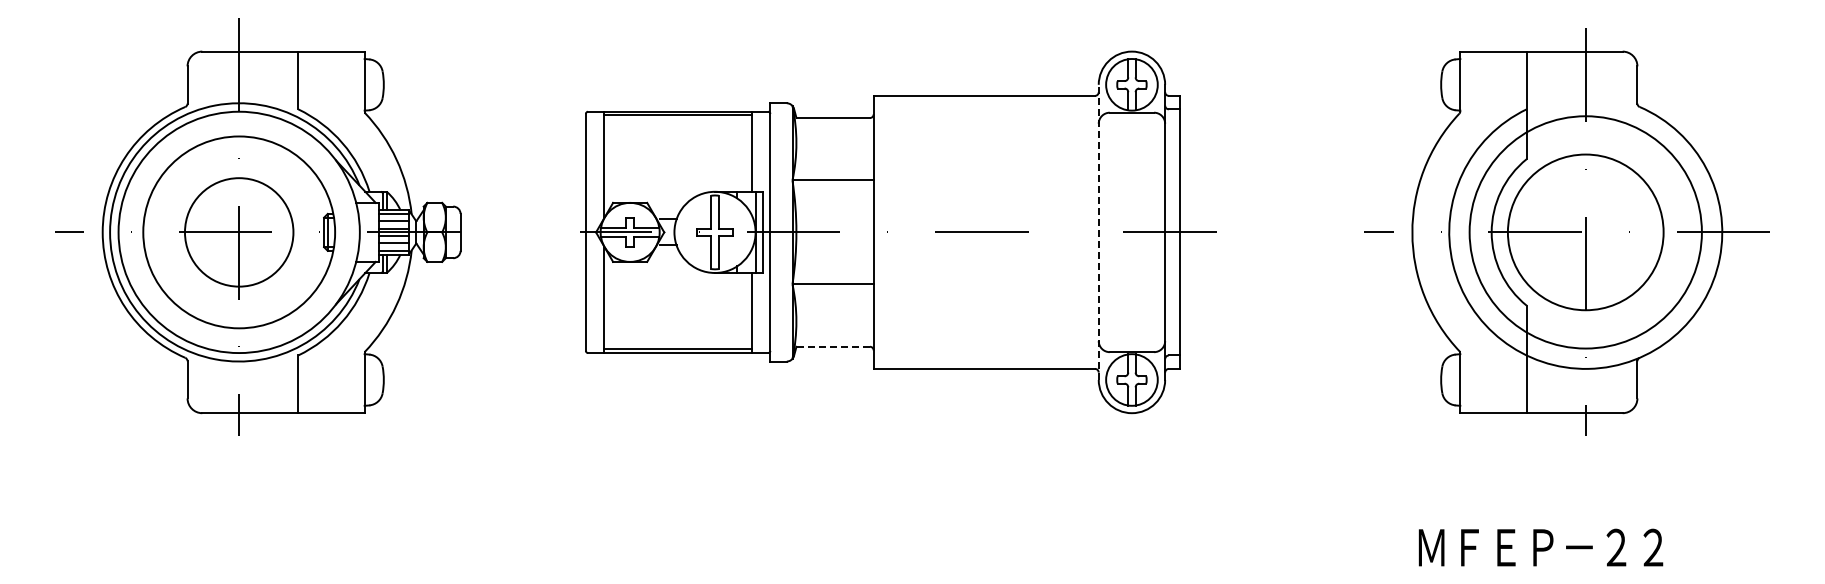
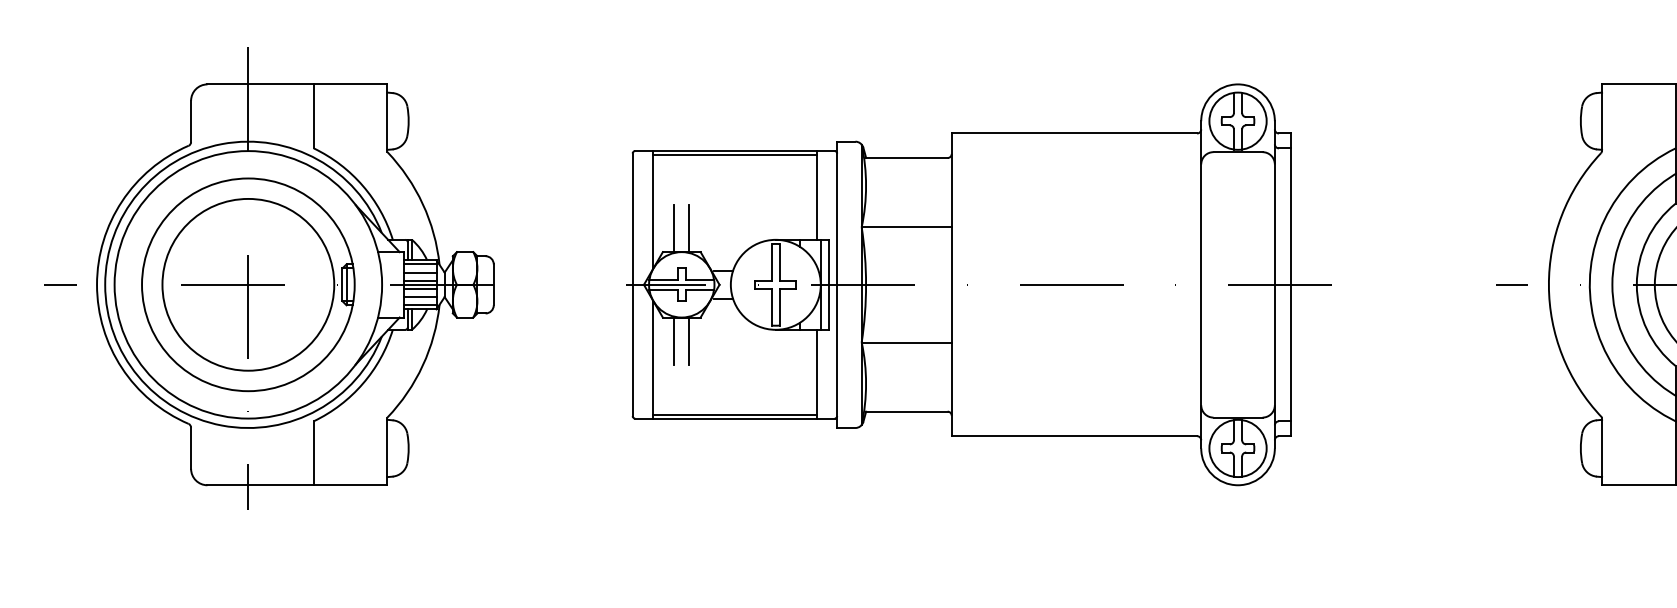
line: (623, 181) -> (674, 228), added
line: (636, 181) -> (688, 228), added
circle: (238, 231) -> (247, 283), size x1.43
line: (1098, 232) -> (1200, 284), dashed -> solid
line: (623, 282) -> (674, 340), added
line: (636, 282) -> (688, 340), added
line: (833, 346) -> (907, 411), dashed -> solid

